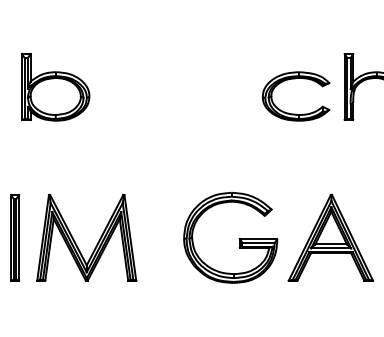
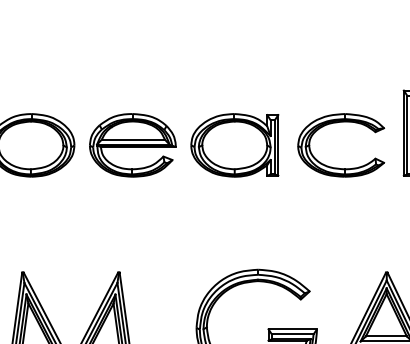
part: (134, 96) -> (132, 145), added
part: (213, 96) -> (234, 145), added

